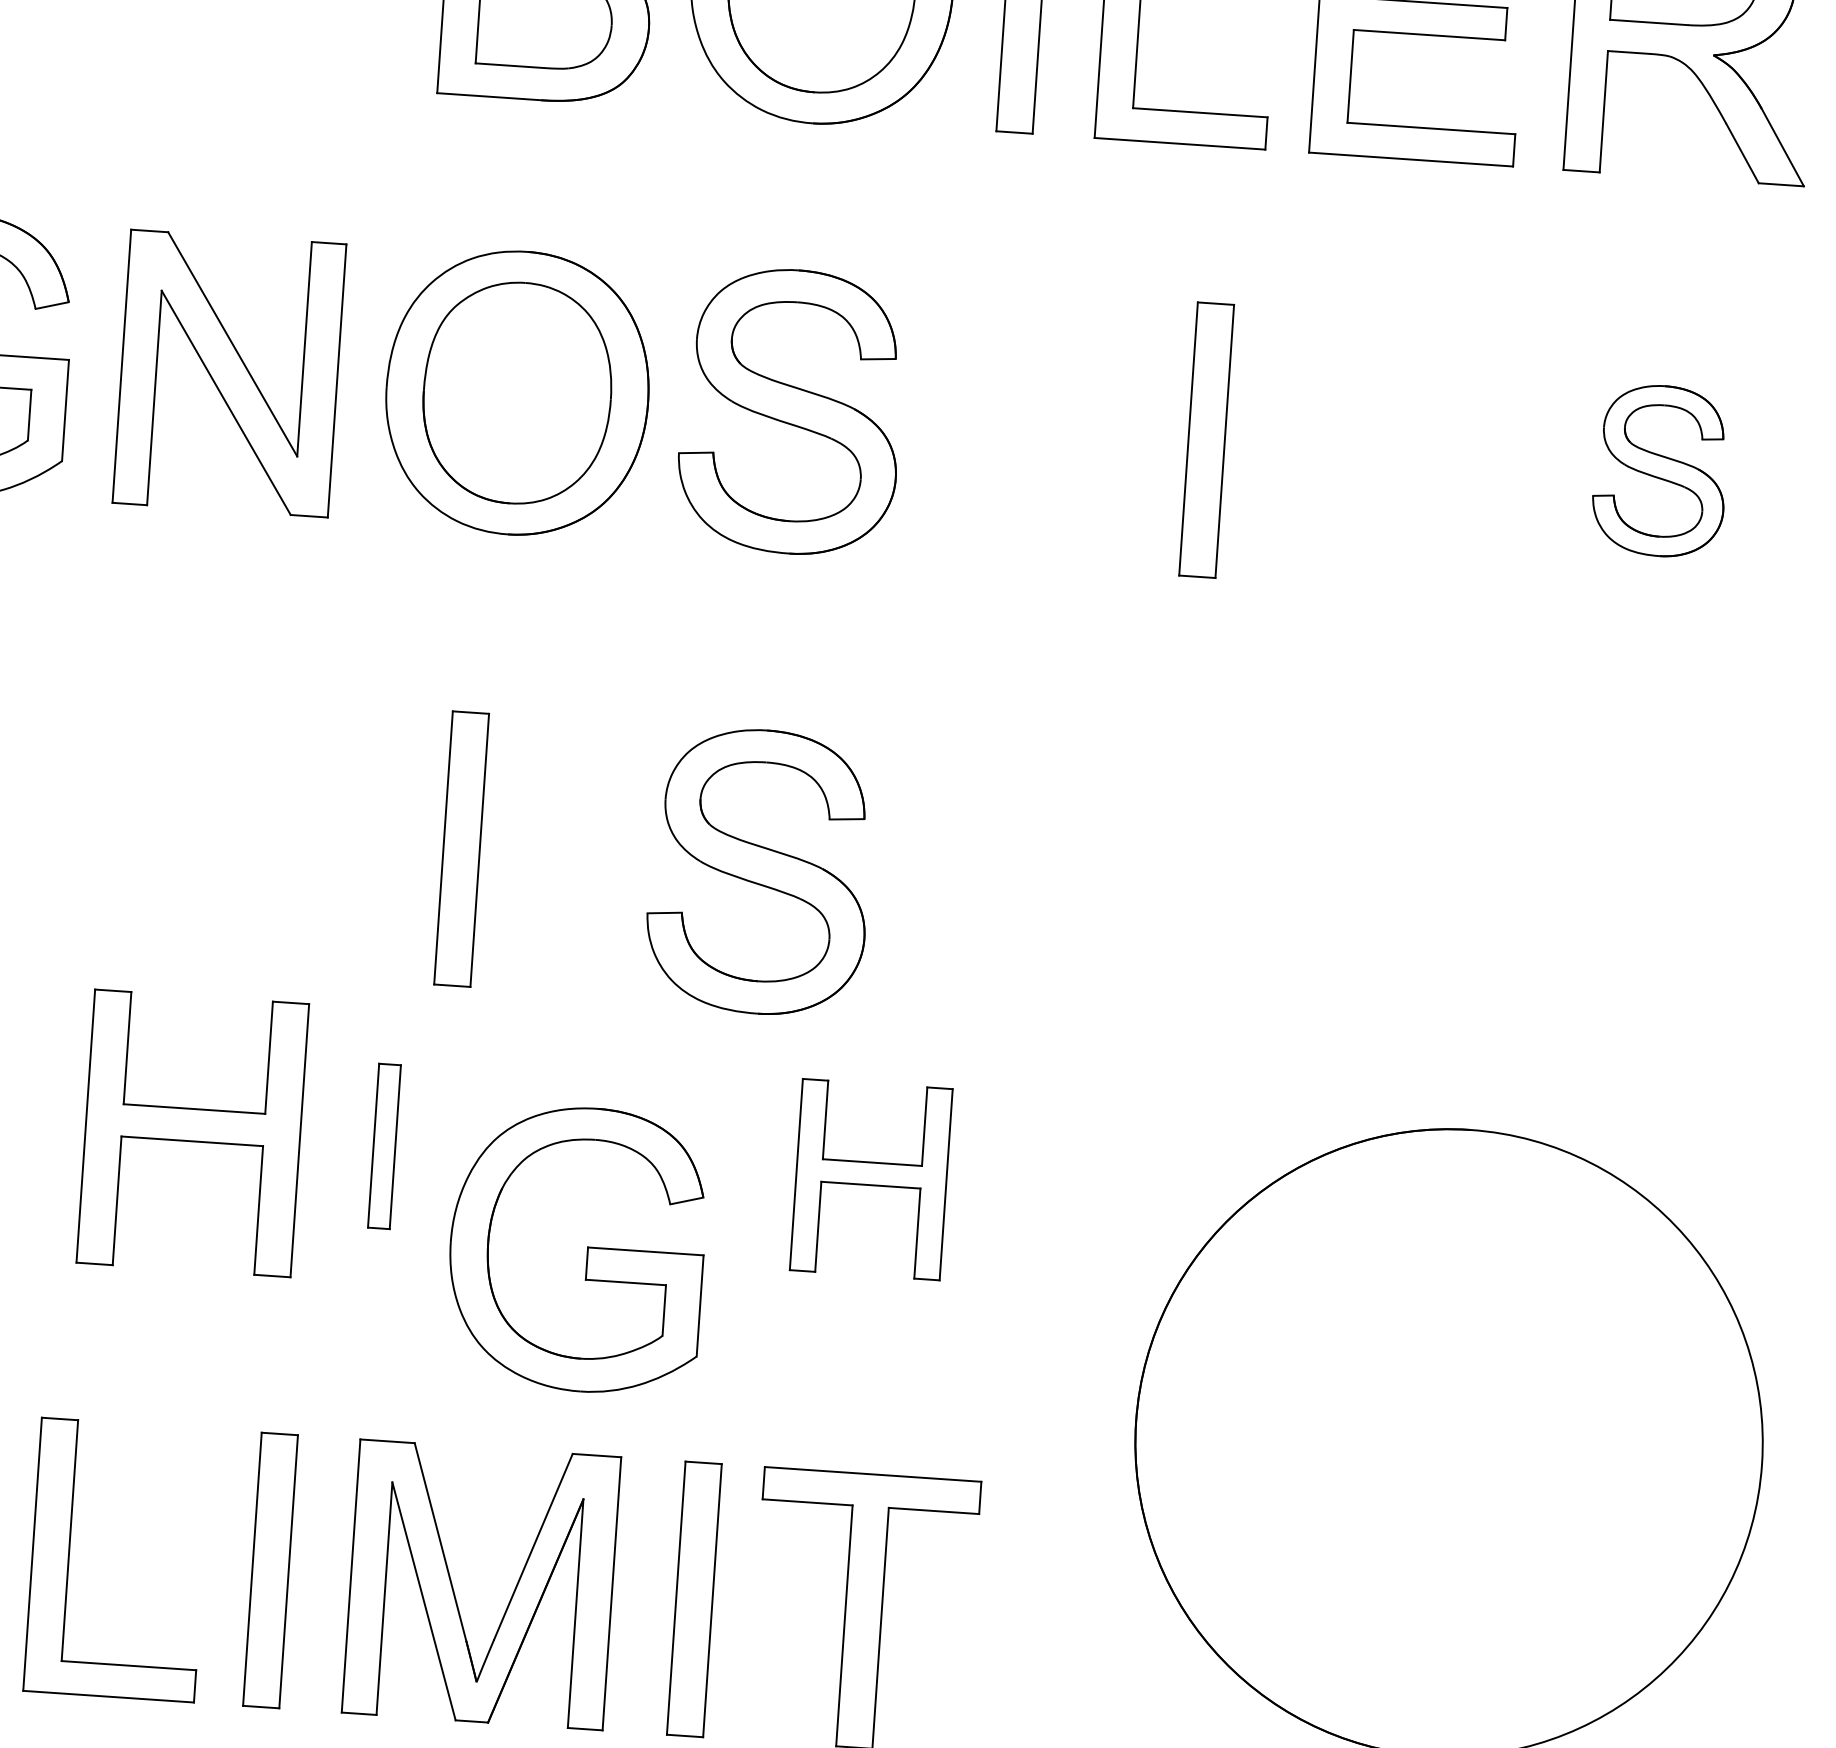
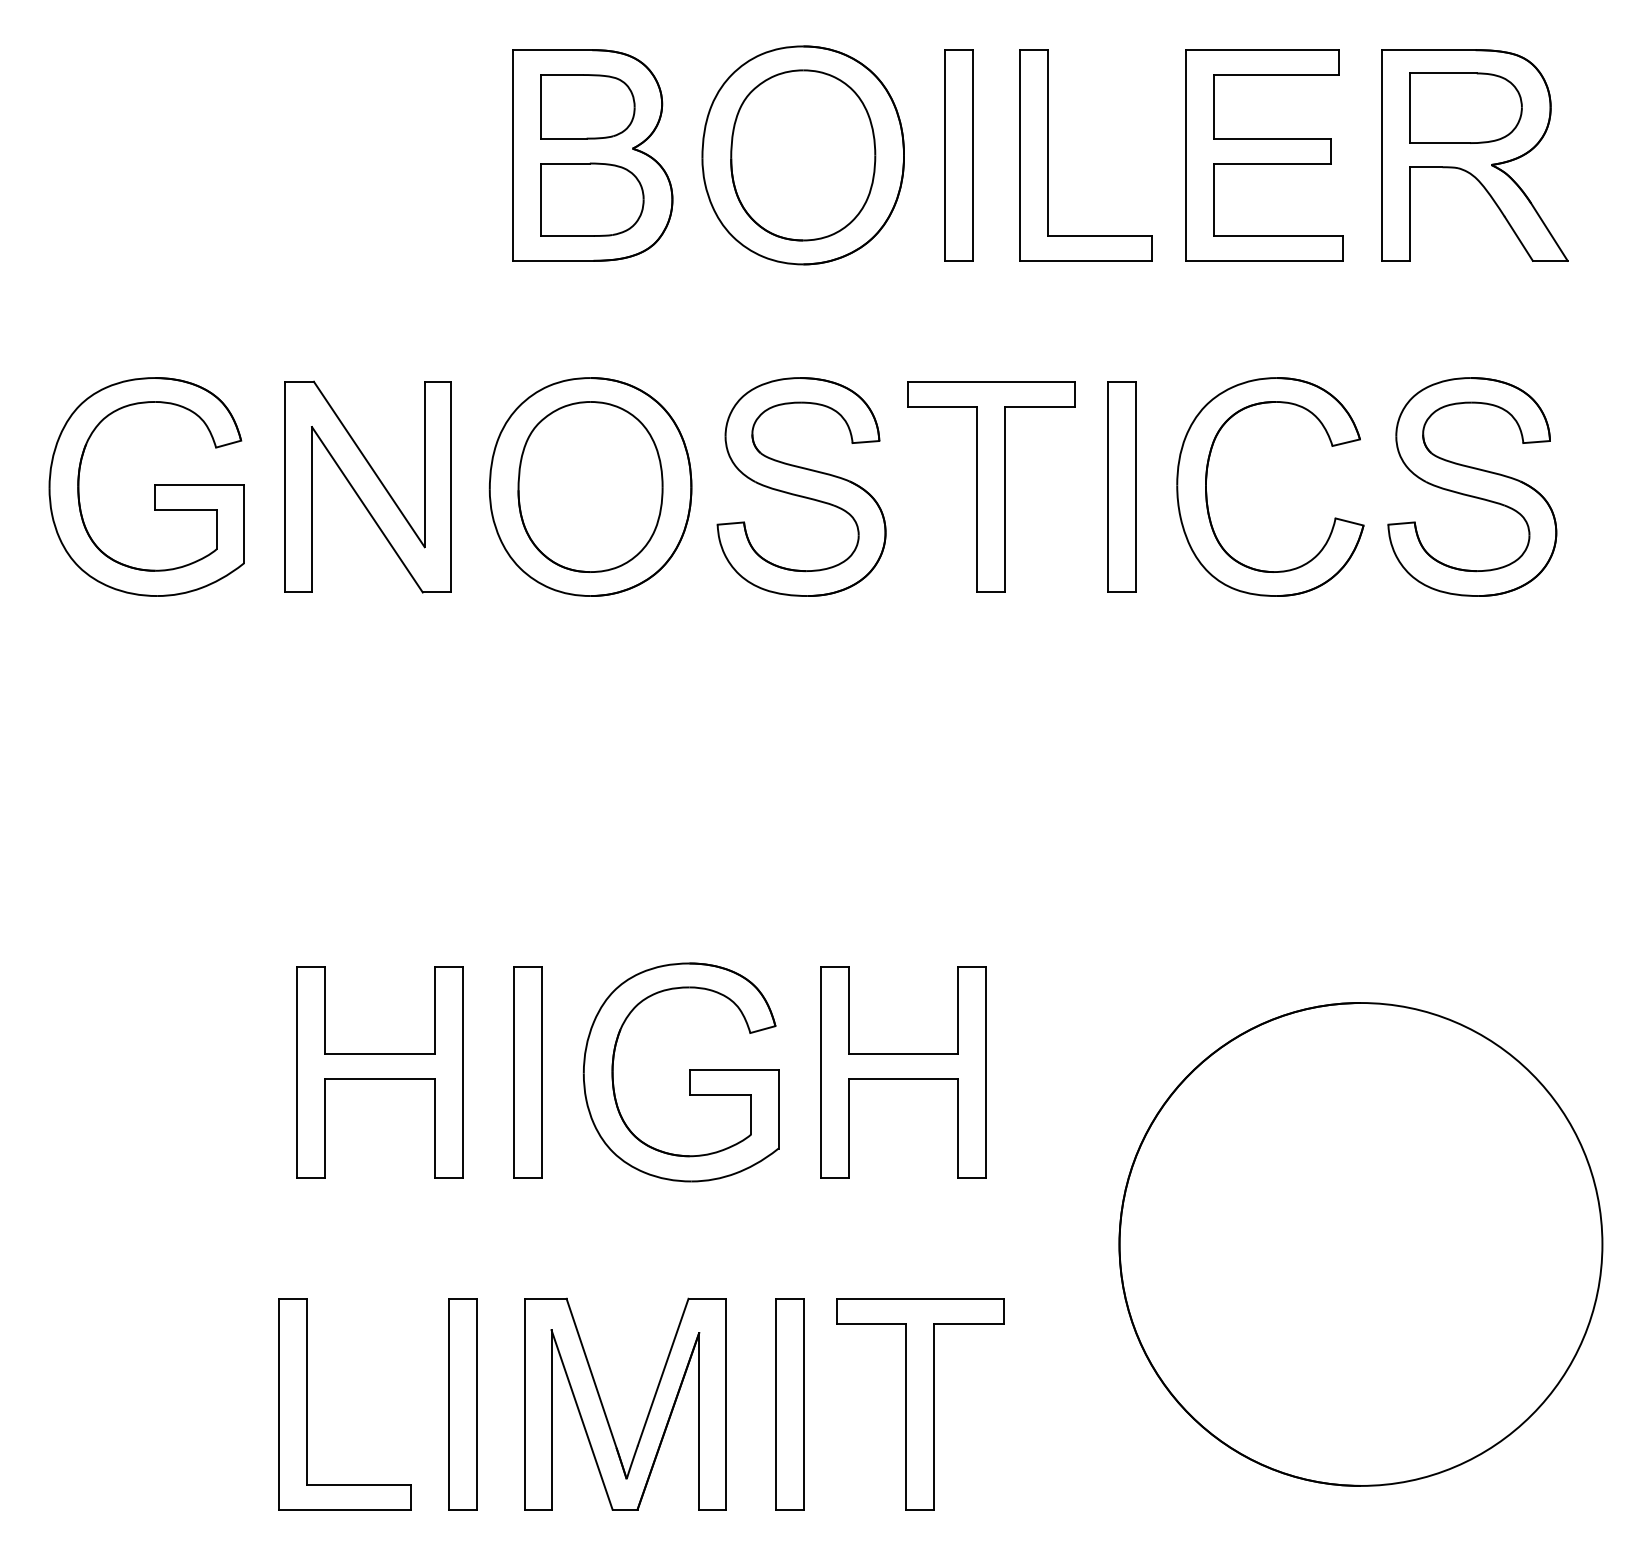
part: (1037, 427) -> (991, 486), added
part: (1316, 454) -> (1207, 492), added
part: (1660, 470) -> (1472, 486), size x1.67
part: (461, 849) -> (571, 840), removed
part: (759, 871) -> (801, 841), removed
part: (384, 1146) -> (527, 1072), size x1.67
part: (871, 1179) -> (903, 1072), size x1.43
part: (587, 1250) -> (689, 1072), moved

